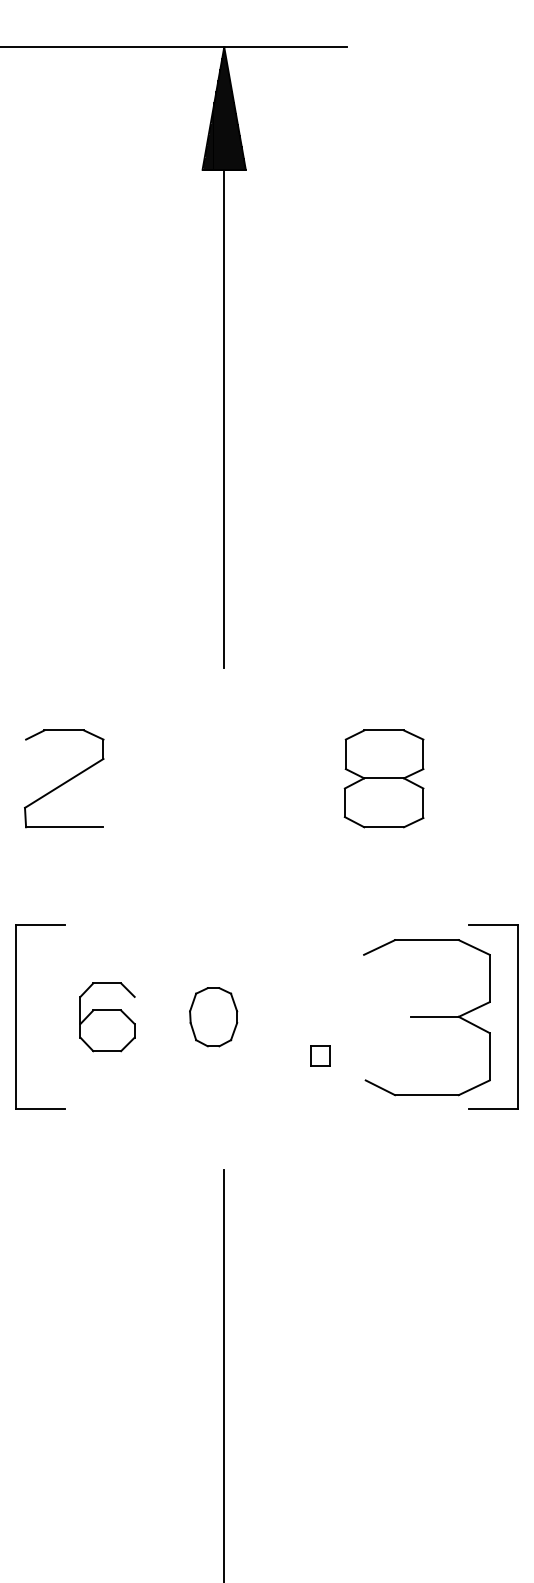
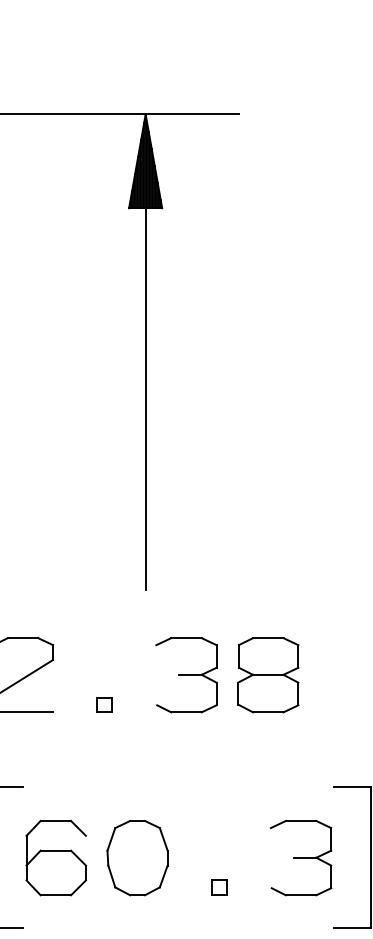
part: (277, 778) -> (186, 674), added
part: (170, 817) -> (104, 704), added
part: (107, 1016) -> (56, 857), size x1.43
part: (213, 1016) -> (137, 857), size x1.67
part: (426, 1016) -> (300, 857), size x0.62

